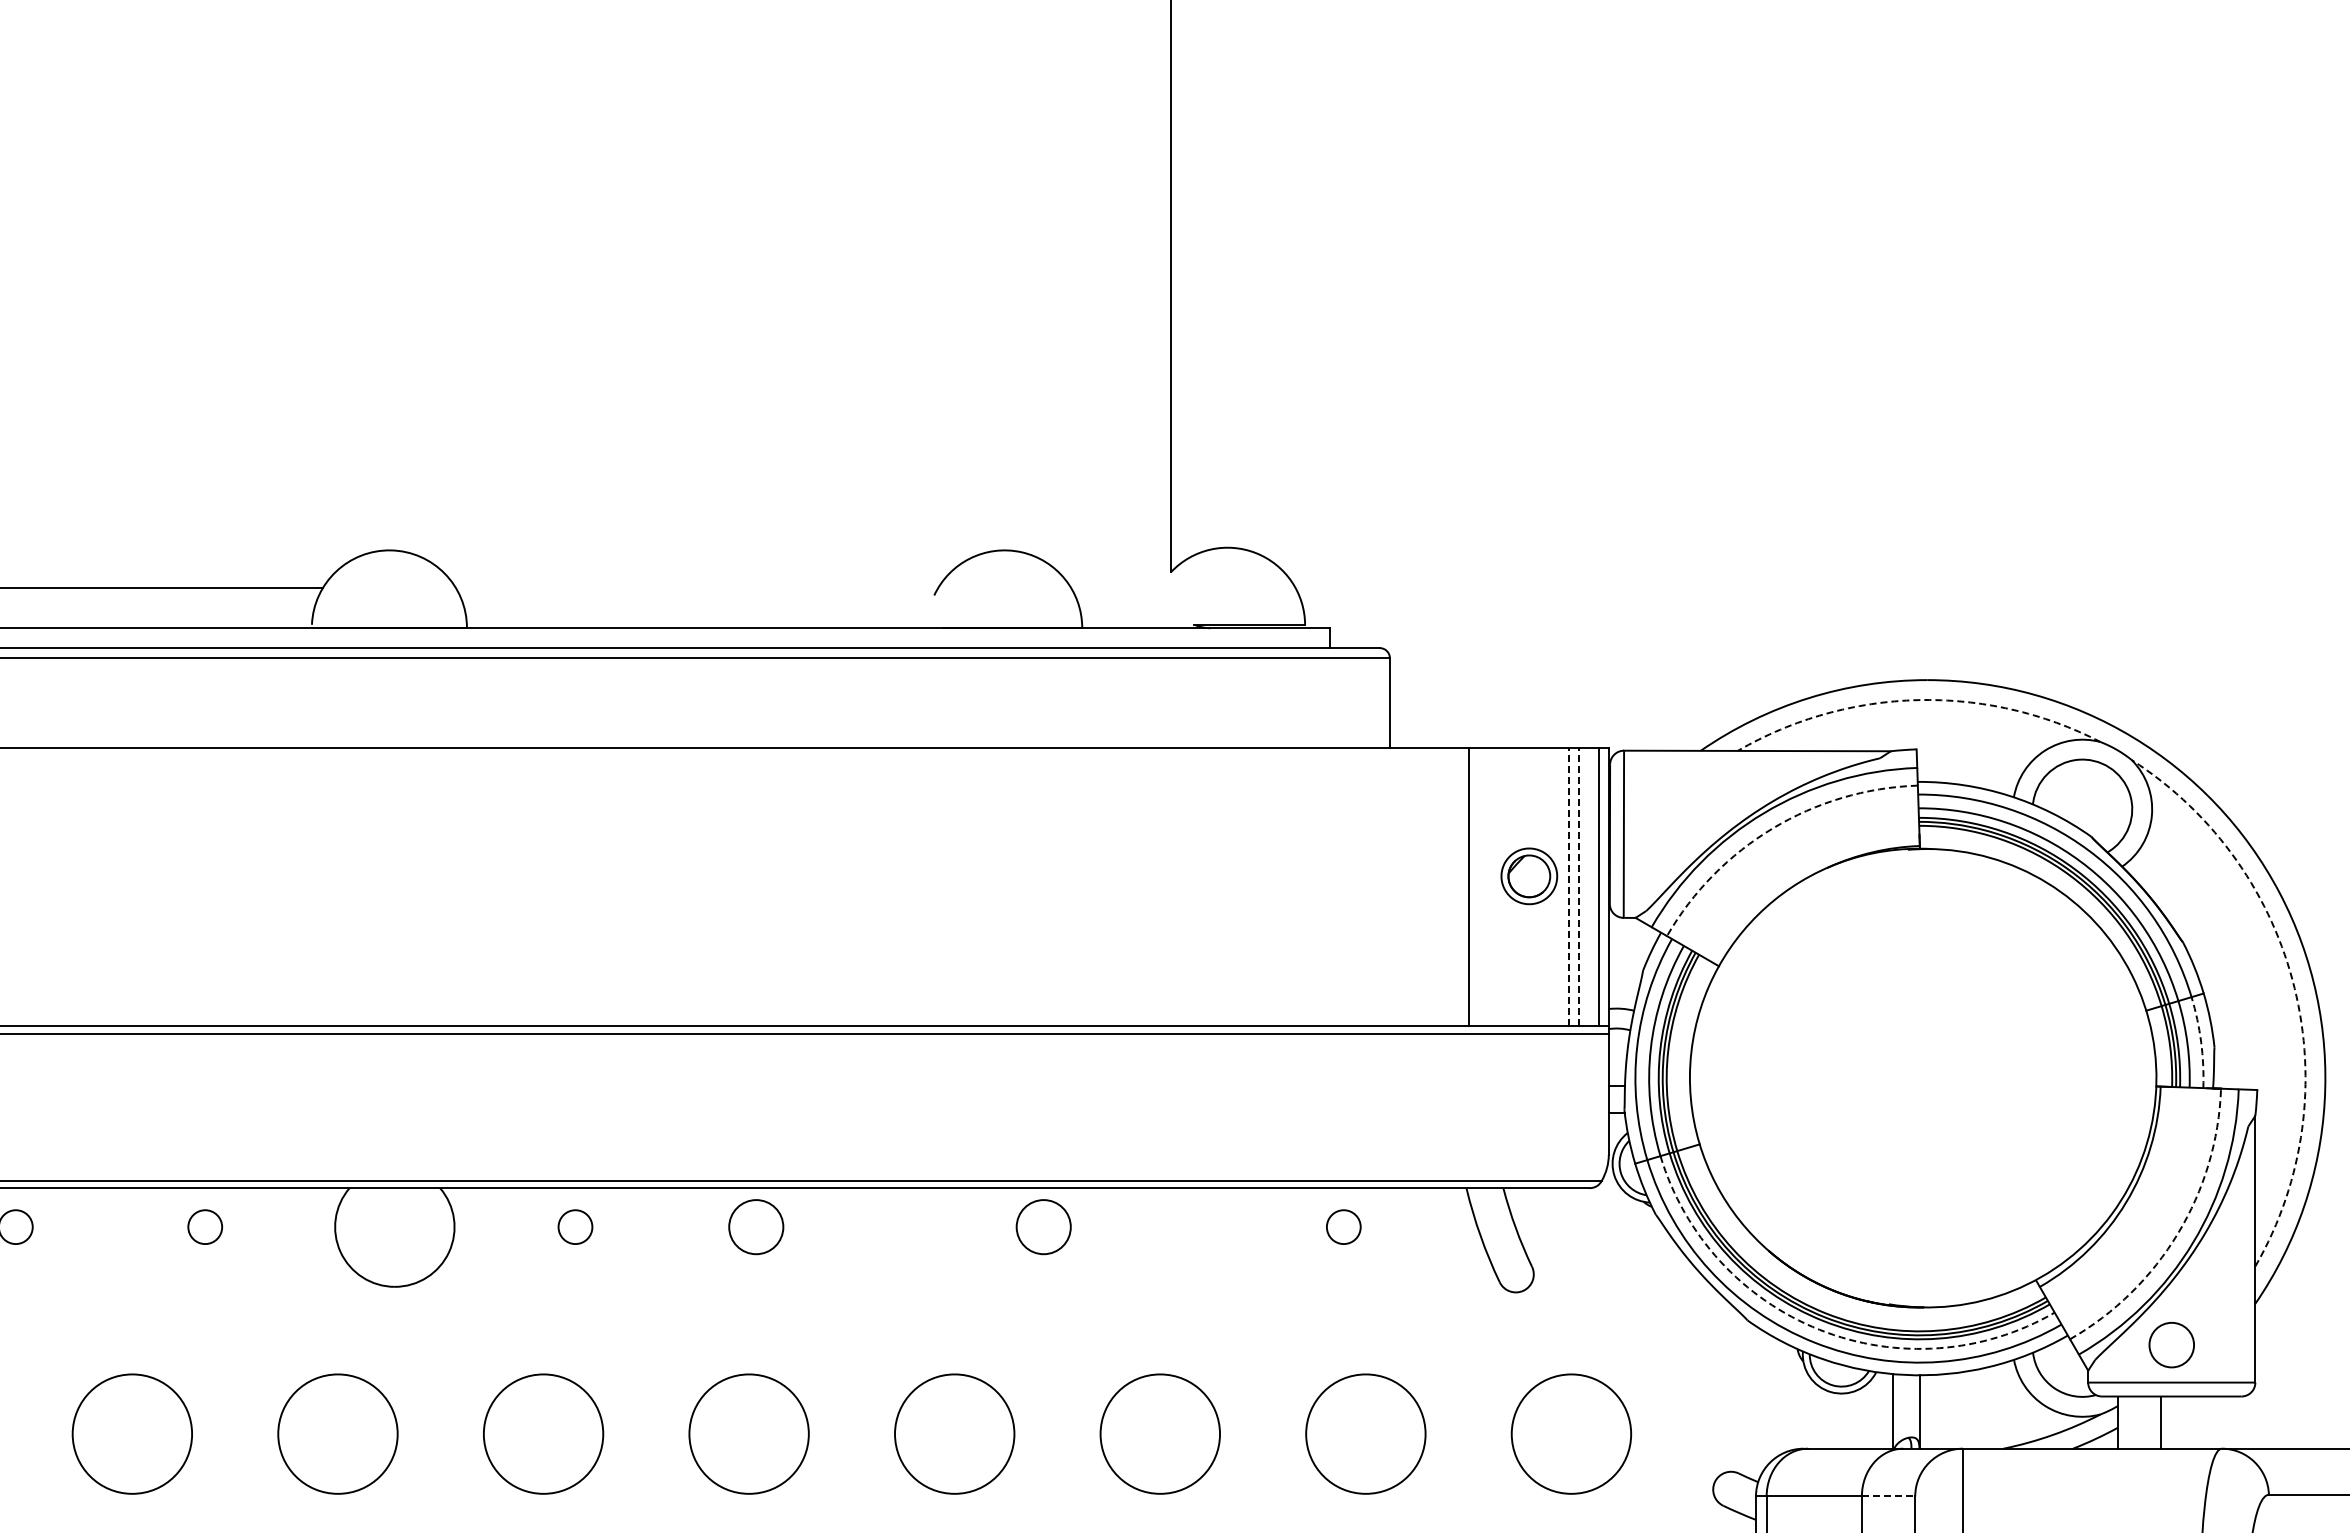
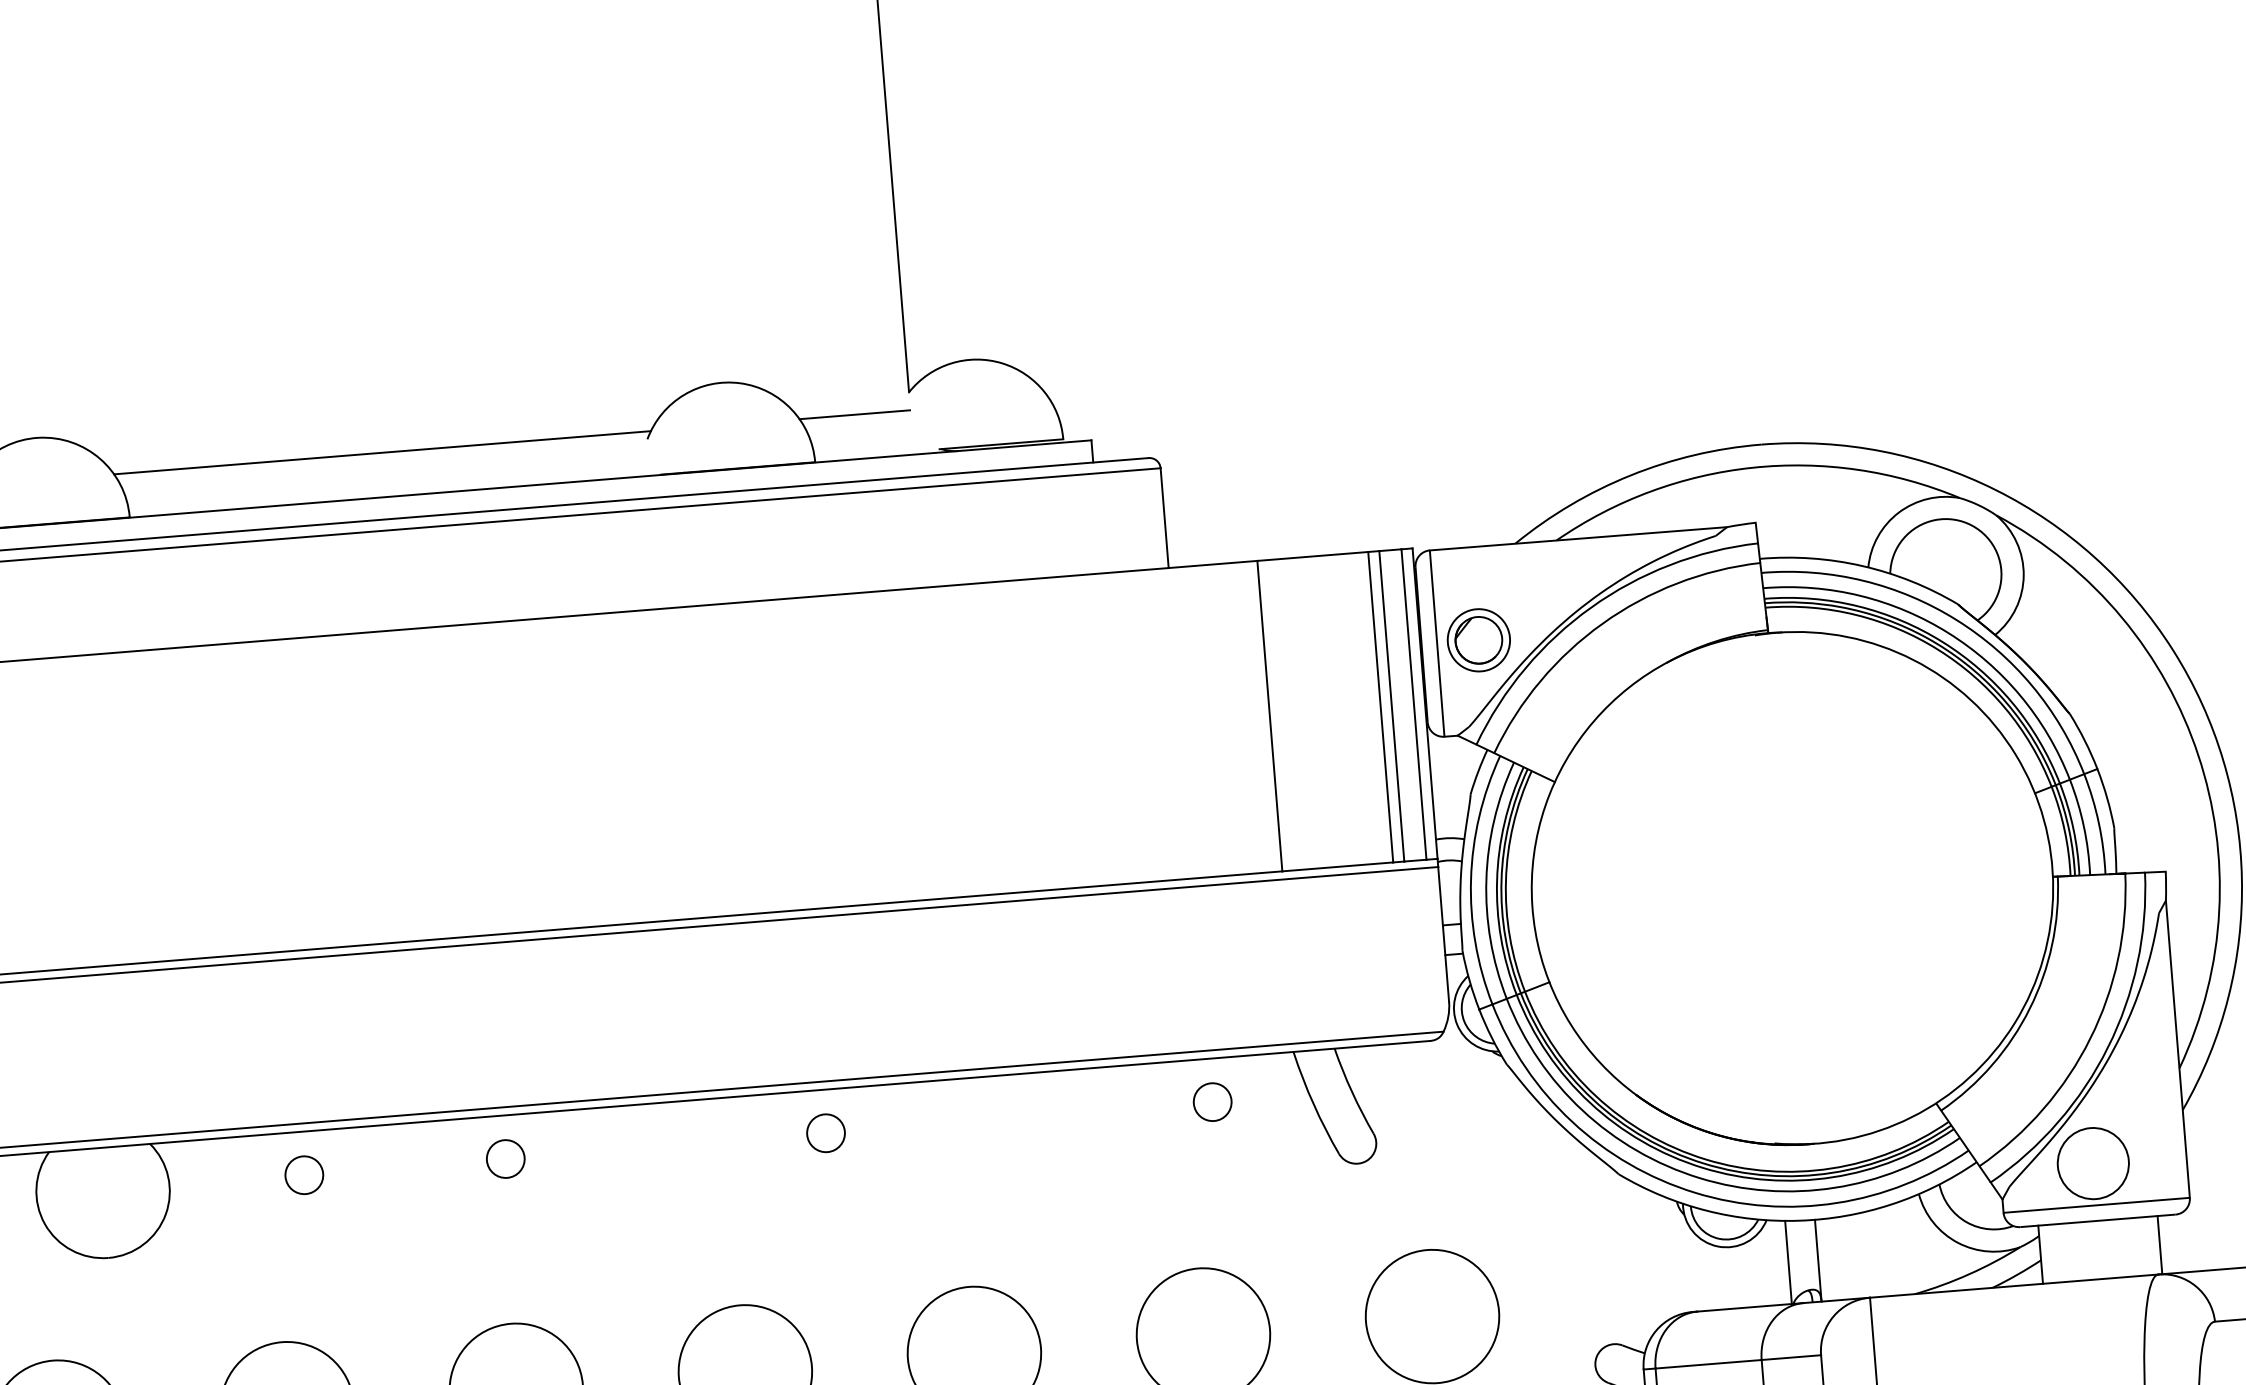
line: (696, 588) -> (381, 452), added
line: (1120, 588) -> (854, 414), added
arc: (1918, 700) -> (1753, 468), dashed -> solid
arc: (1772, 828) -> (1602, 623), dashed -> solid
part: (1529, 876) -> (1479, 640), moved
line: (1569, 886) -> (1381, 706), dashed -> solid
line: (1578, 886) -> (1391, 705), dashed -> solid
arc: (2294, 988) -> (2198, 755), dashed -> solid
arc: (2201, 1042) -> (2099, 823), dashed -> solid
circle: (1343, 1226) -> (1212, 1101), moved
circle: (756, 1227) -> (506, 1159), size x0.62
circle: (1043, 1227) -> (825, 1133), size x0.62
arc: (2178, 1233) -> (2090, 1038), dashed -> solid
arc: (1819, 1329) -> (1699, 1177), dashed -> solid
circle: (2171, 1344) -> (2092, 1162), size x1.43
line: (2161, 1422) -> (2160, 1244), moved
line: (1888, 1496) -> (1791, 1357), dashed -> solid

